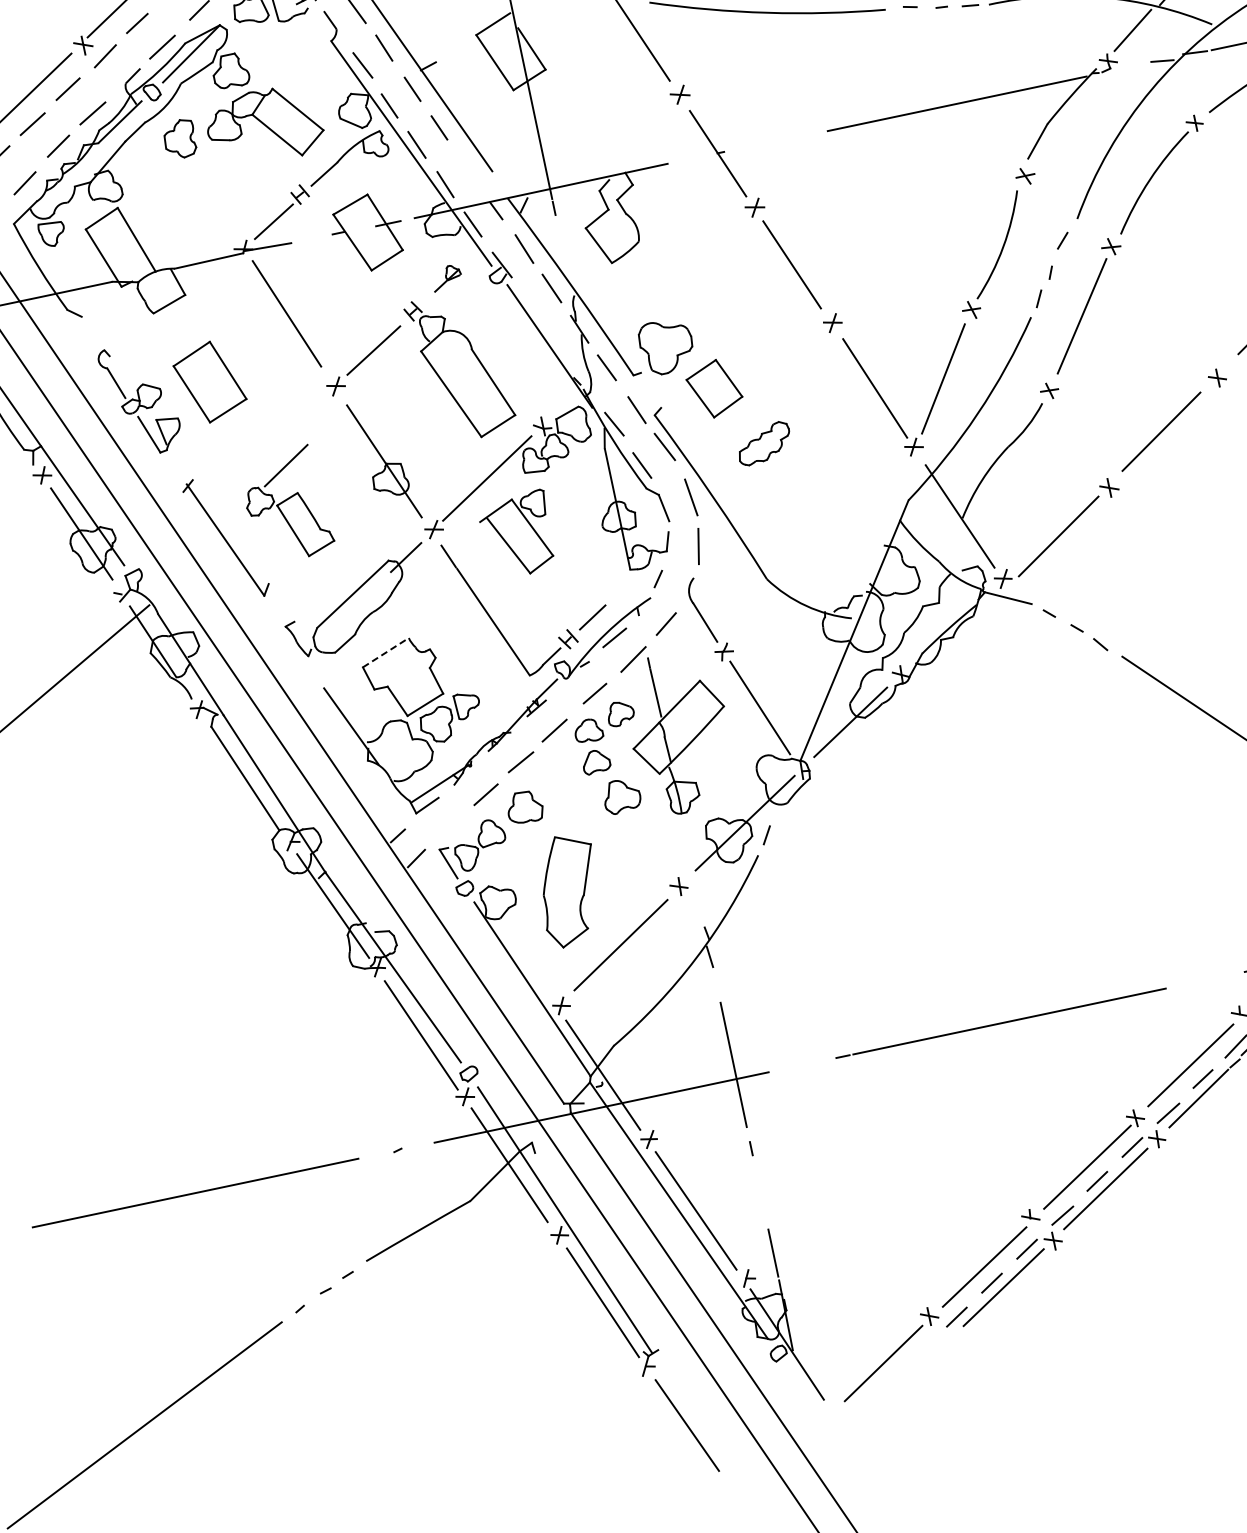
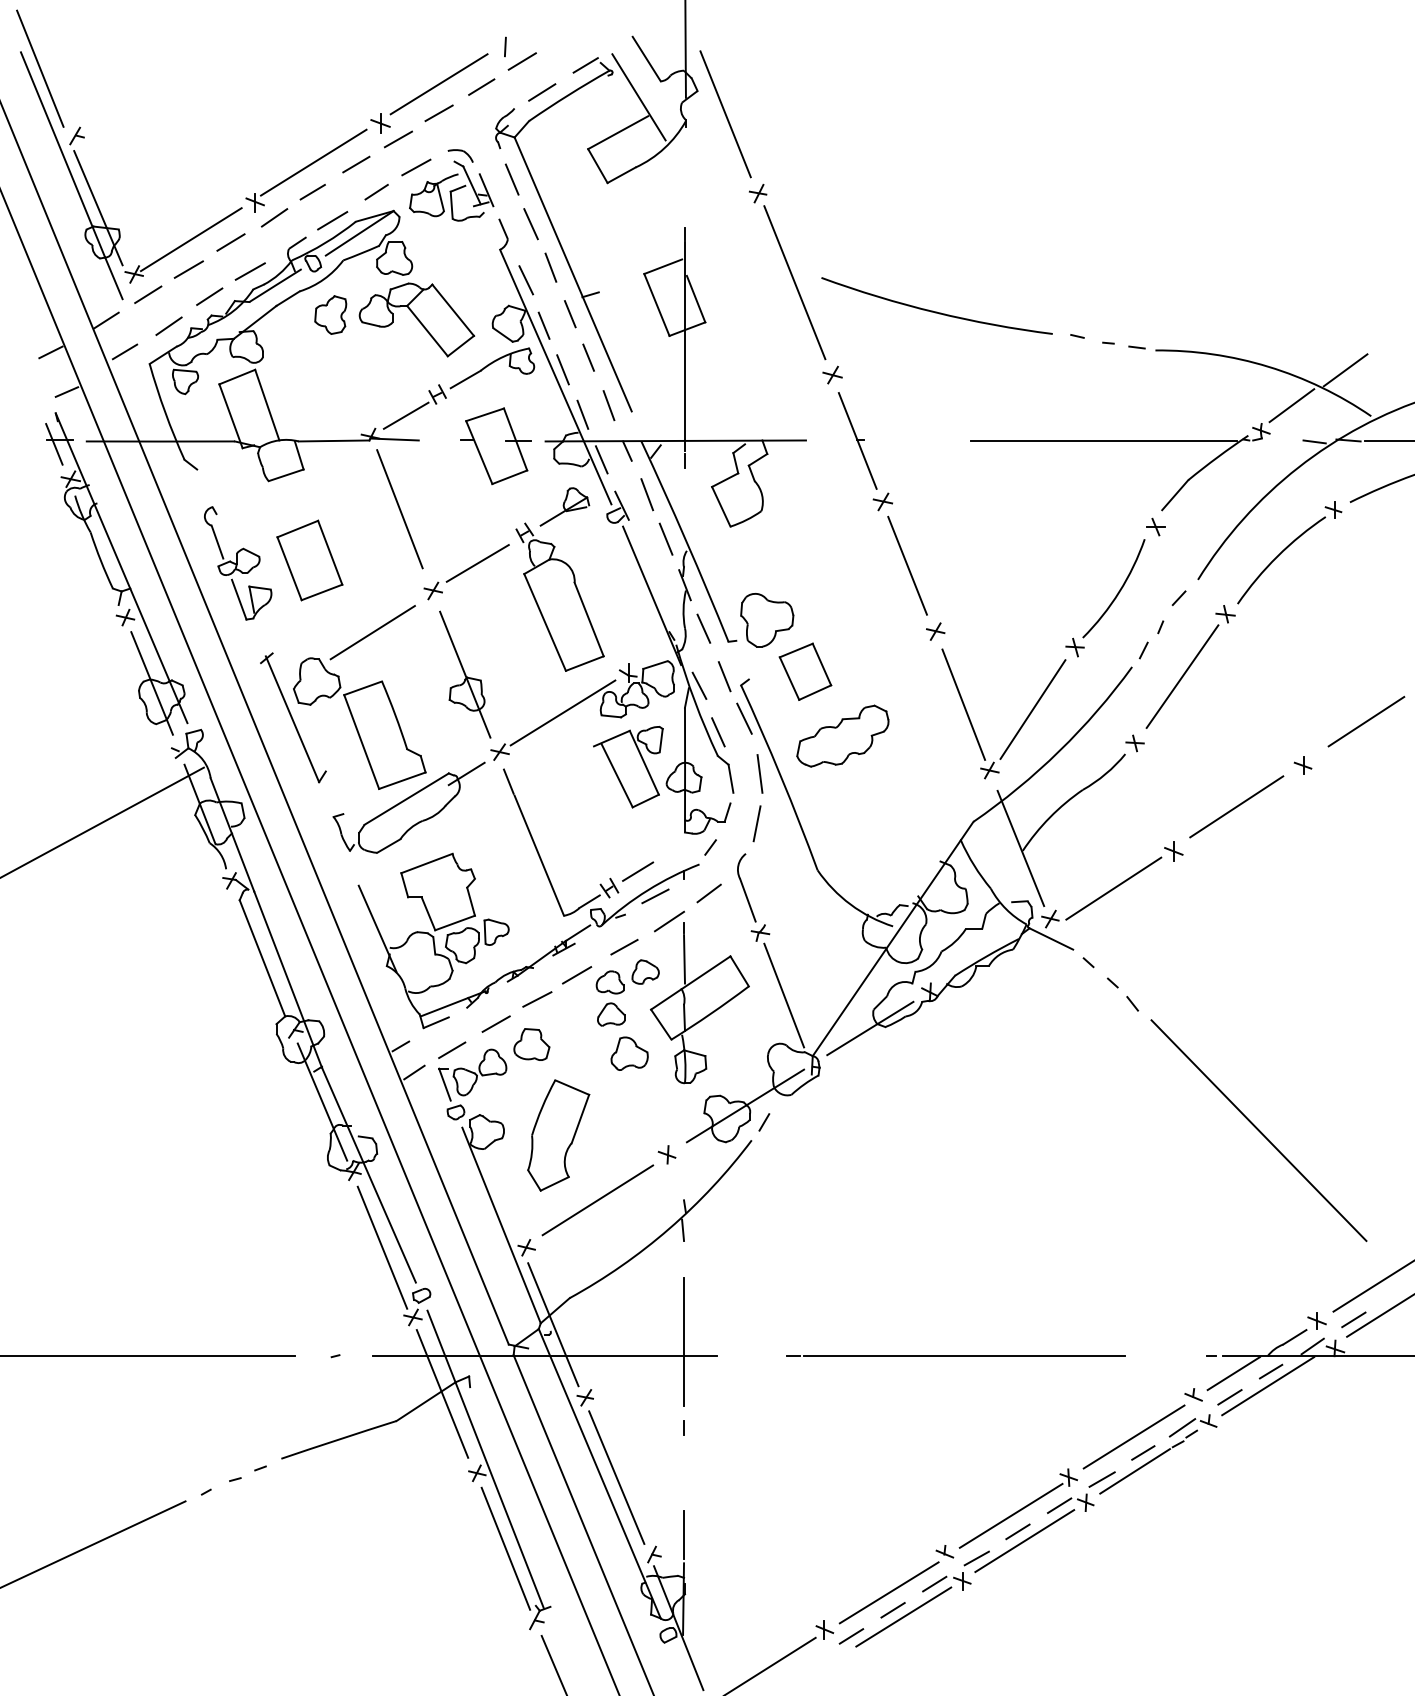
line: (468, 170) -> (608, 405), added
part: (446, 277) -> (564, 506), size x1.67
part: (763, 443) -> (842, 735), size x1.67
part: (286, 505) -> (359, 697), size x1.67
part: (517, 534) -> (628, 766), moved
line: (386, 652) -> (427, 863), dashed -> solid
line: (448, 829) -> (452, 1050), added

